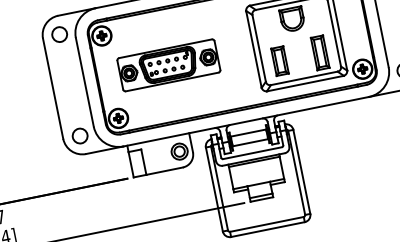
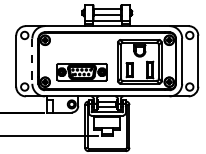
part: (167, 66) -> (81, 72), moved
line: (85, 82) -> (32, 61), solid -> dashed

